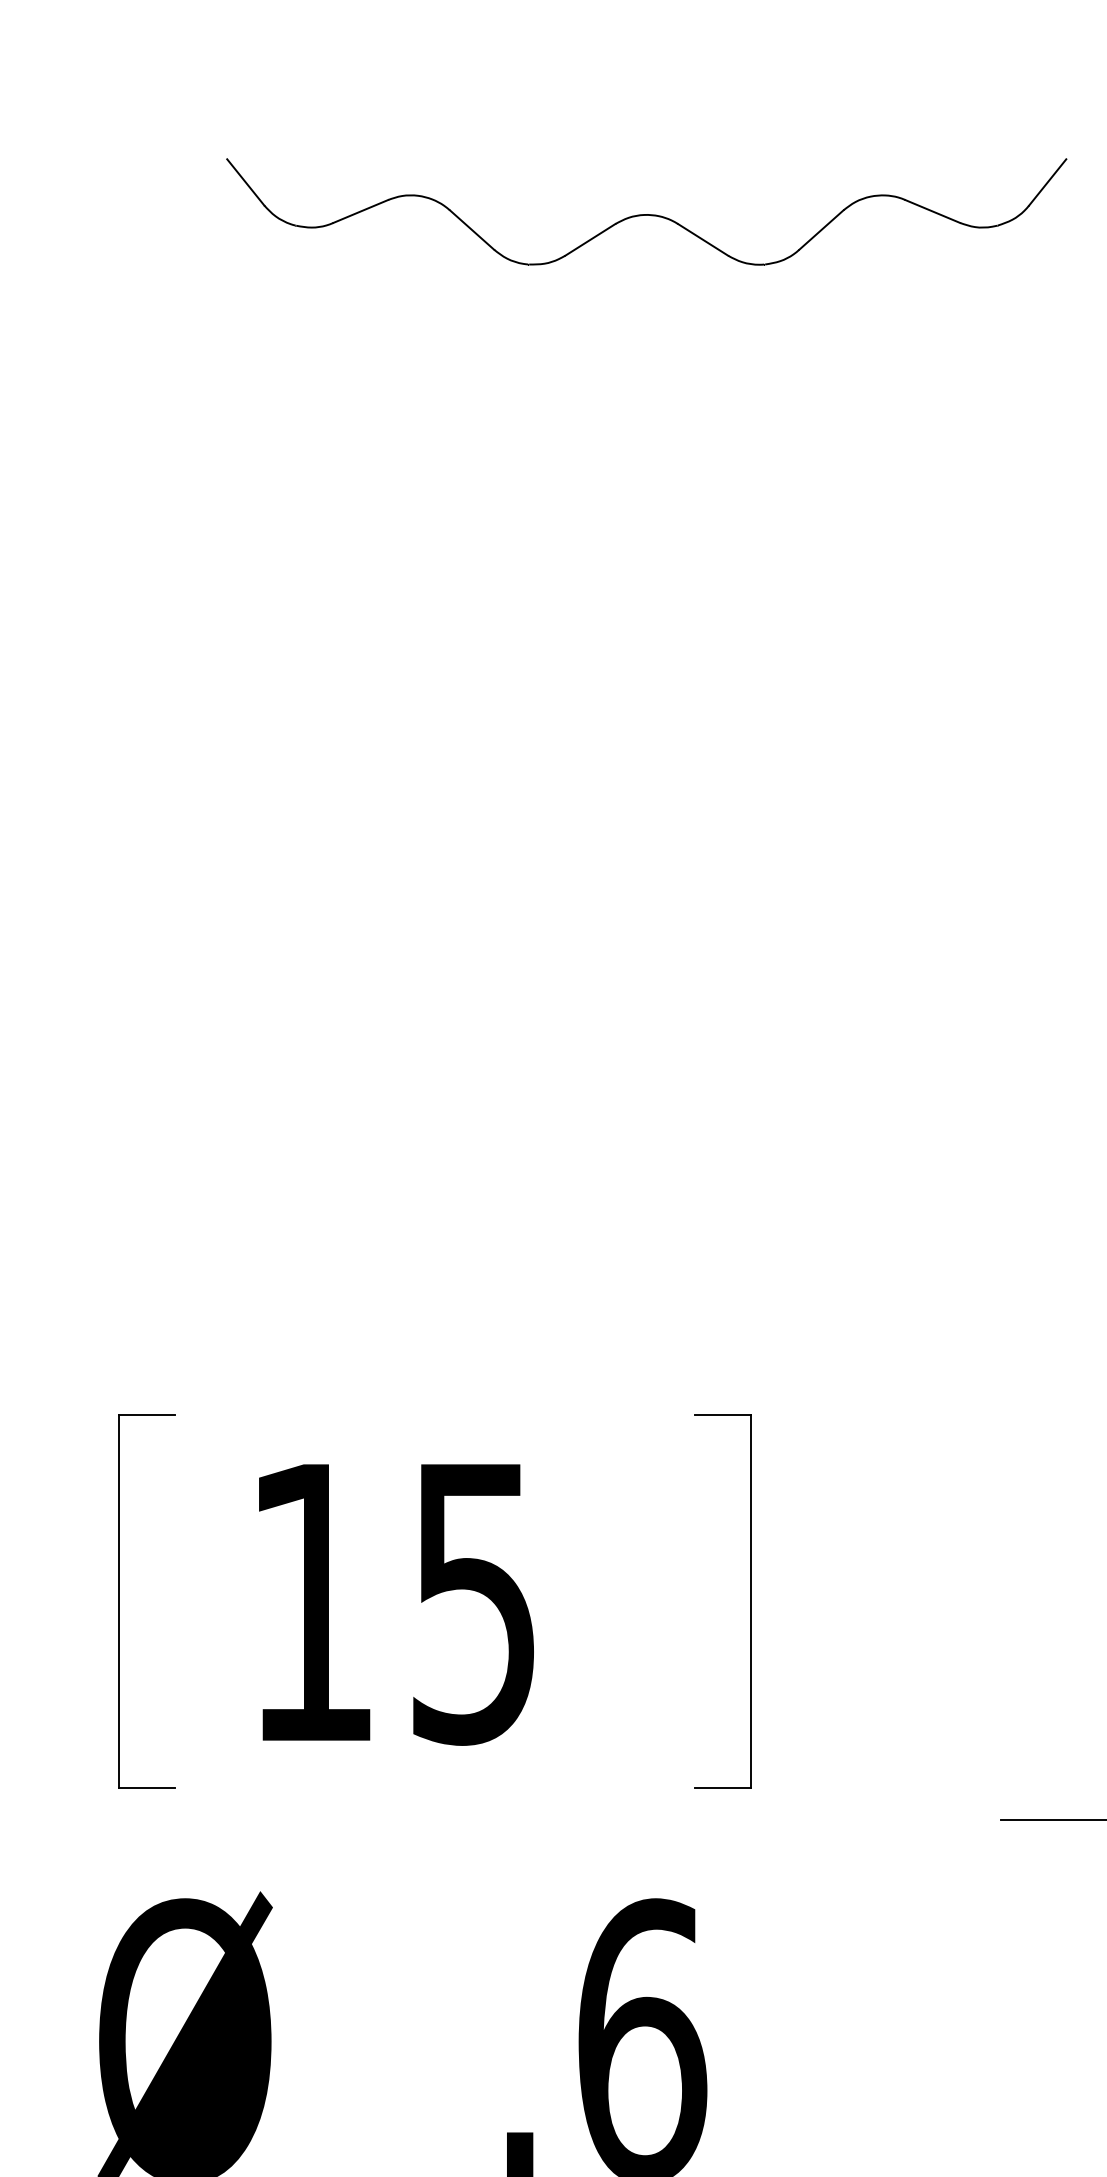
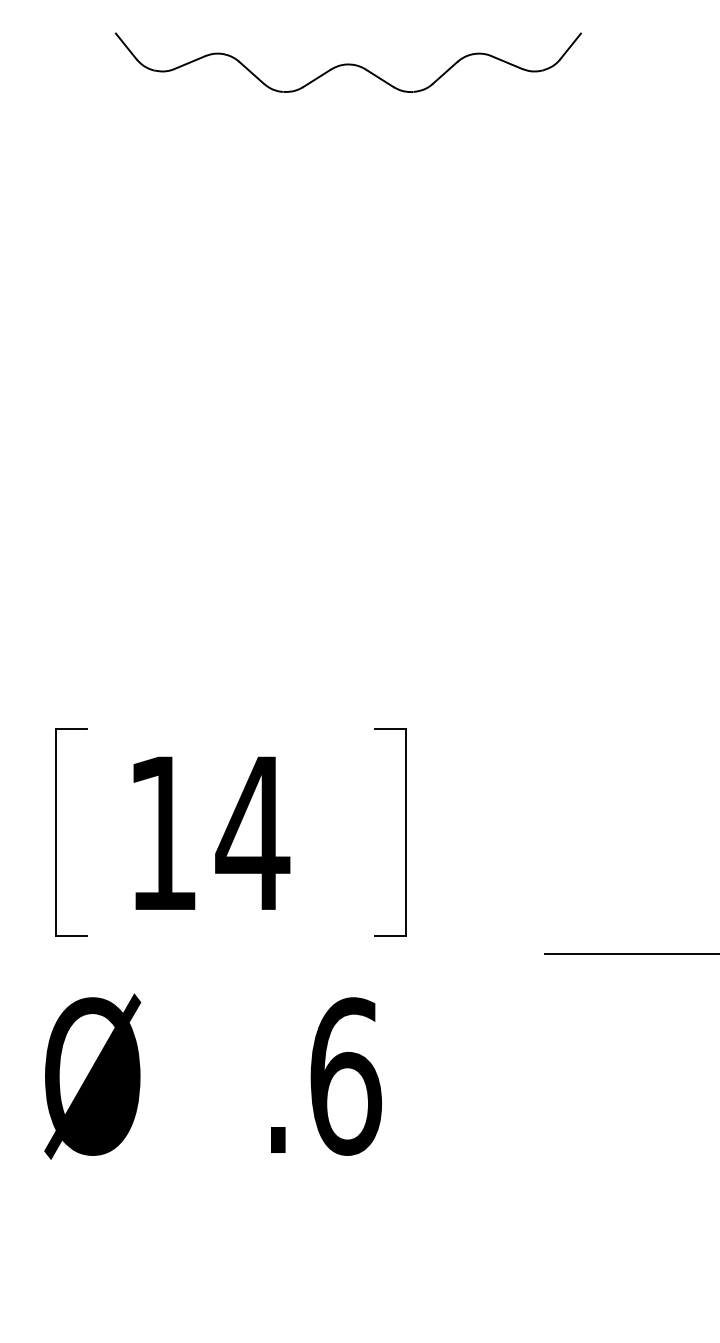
text: (473, 1604) -> (252, 834), 15 -> 14

